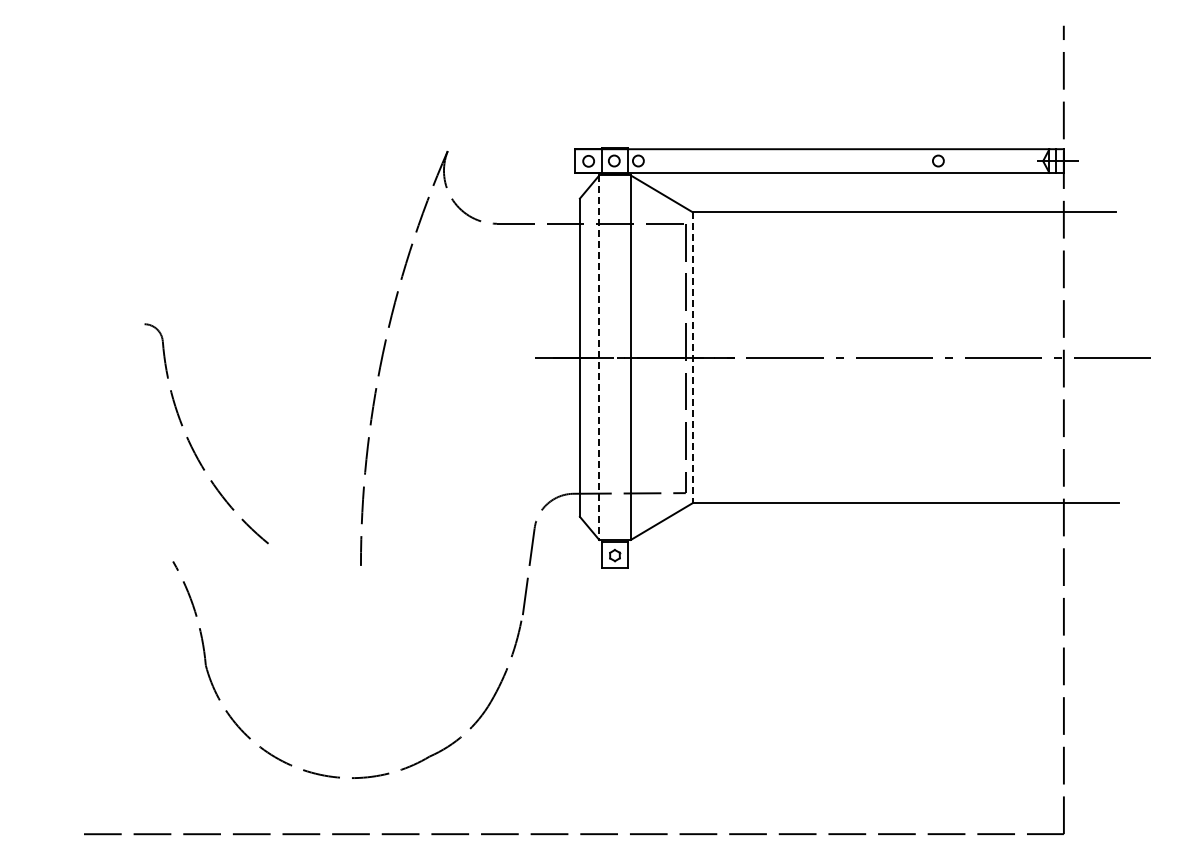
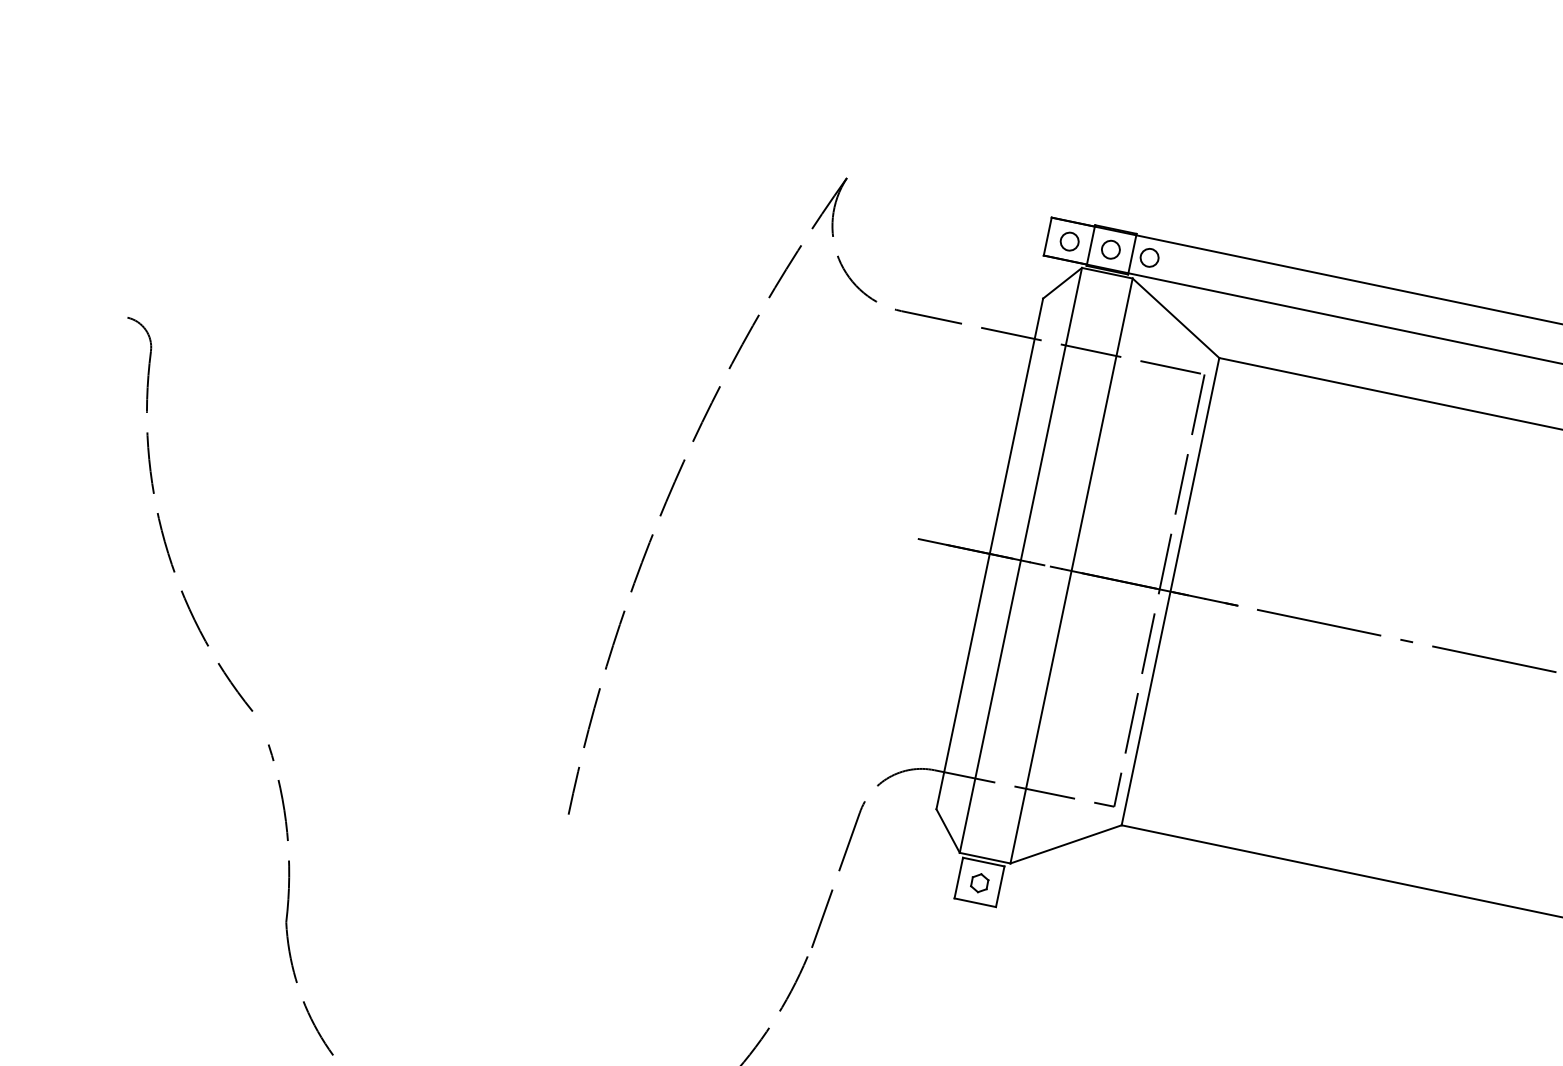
line: (692, 357) -> (1170, 591), dashed -> solid
line: (599, 358) -> (1020, 561), dashed -> solid
part: (189, 439) -> (160, 517), moved

